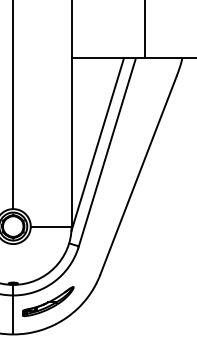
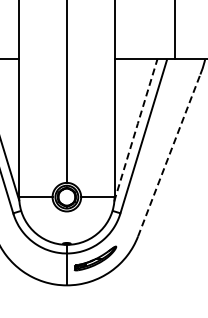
line: (98, 143) -> (136, 129), solid -> dashed
line: (138, 175) -> (169, 155), solid -> dashed

